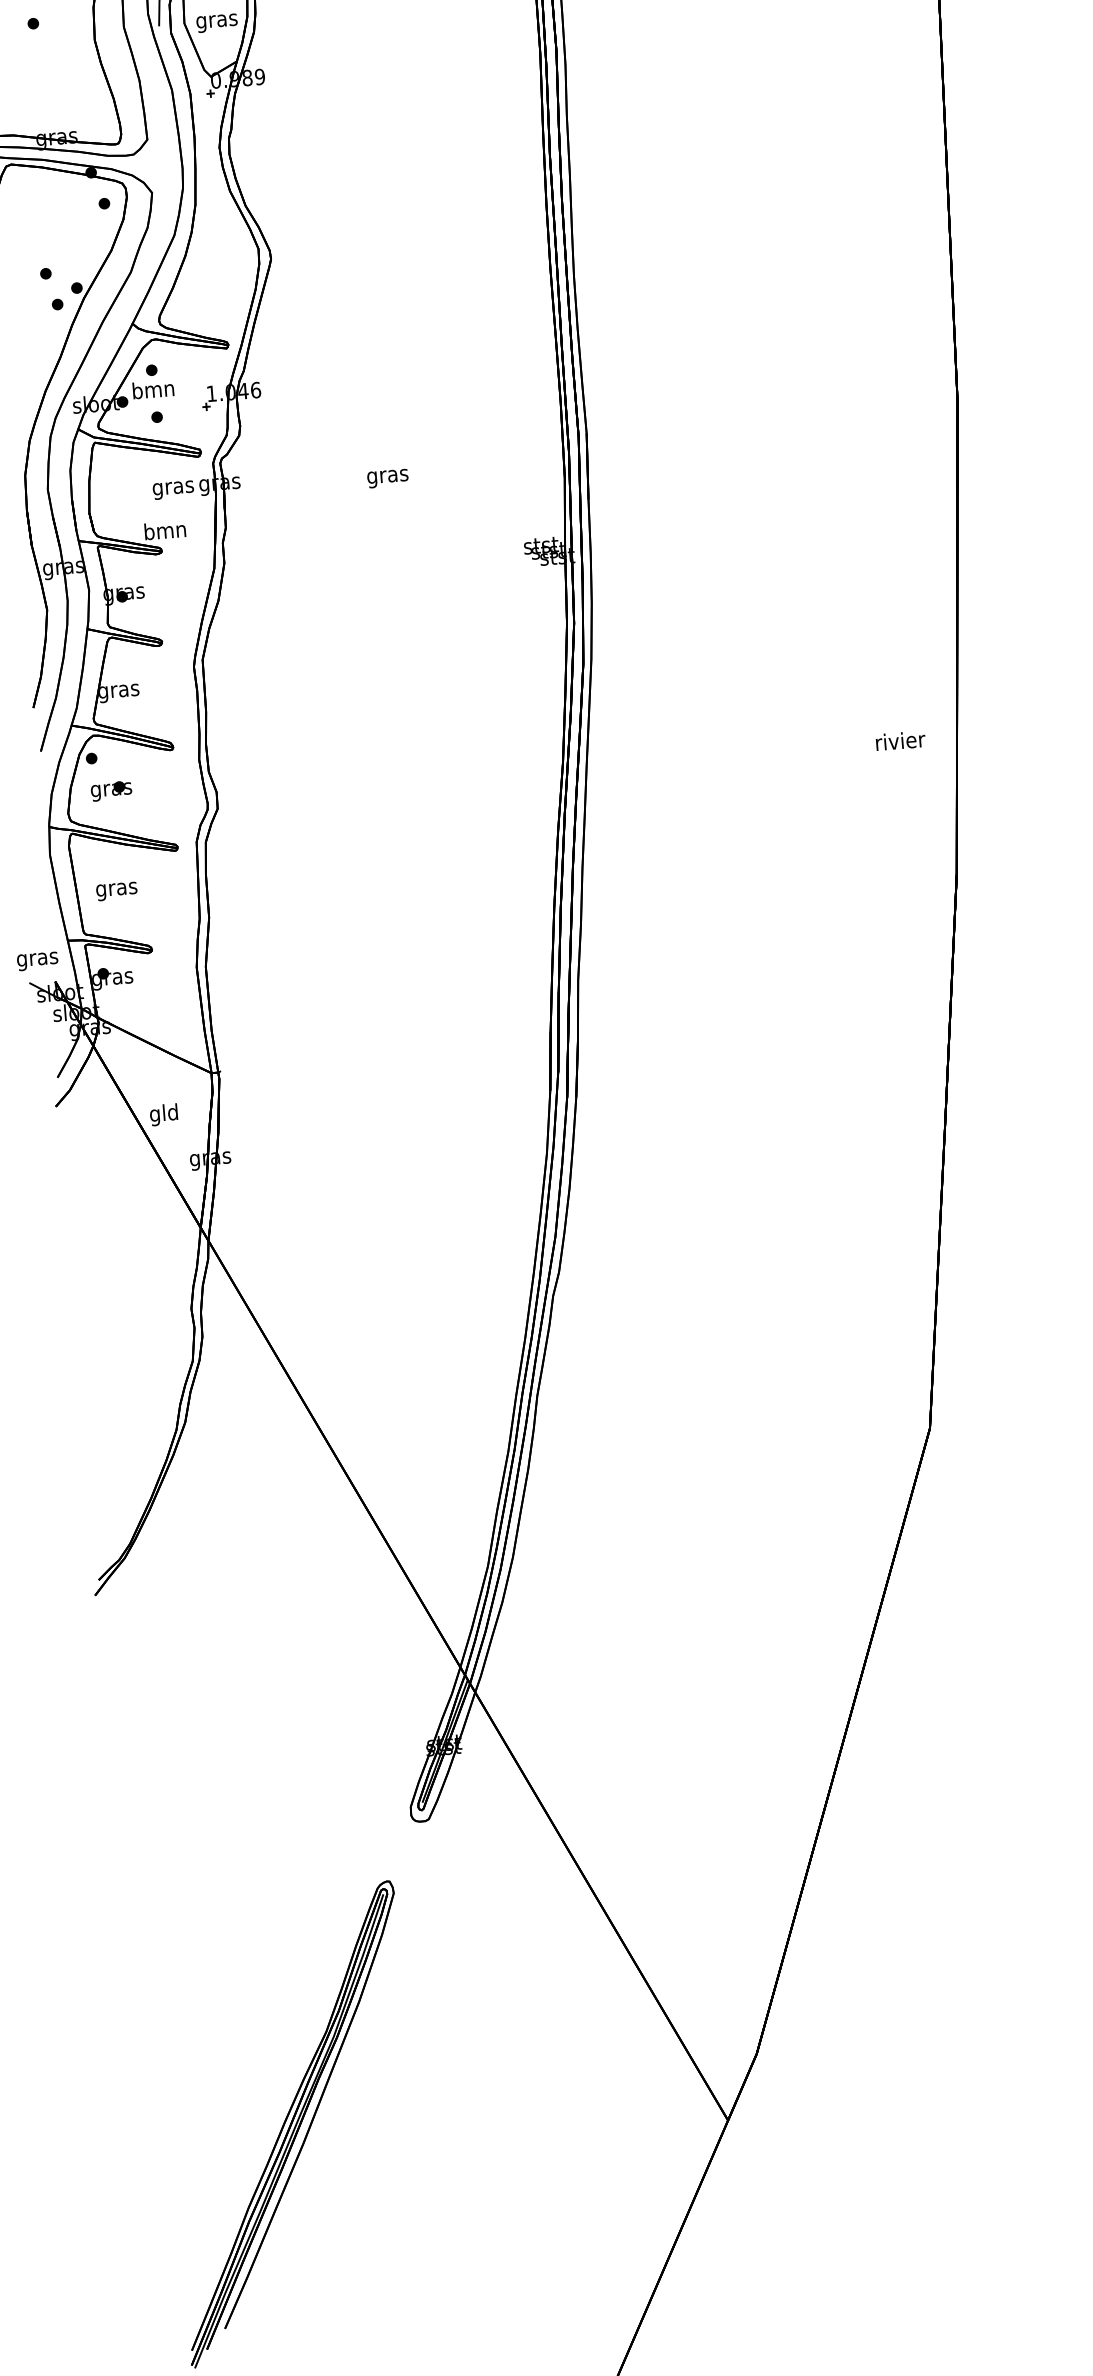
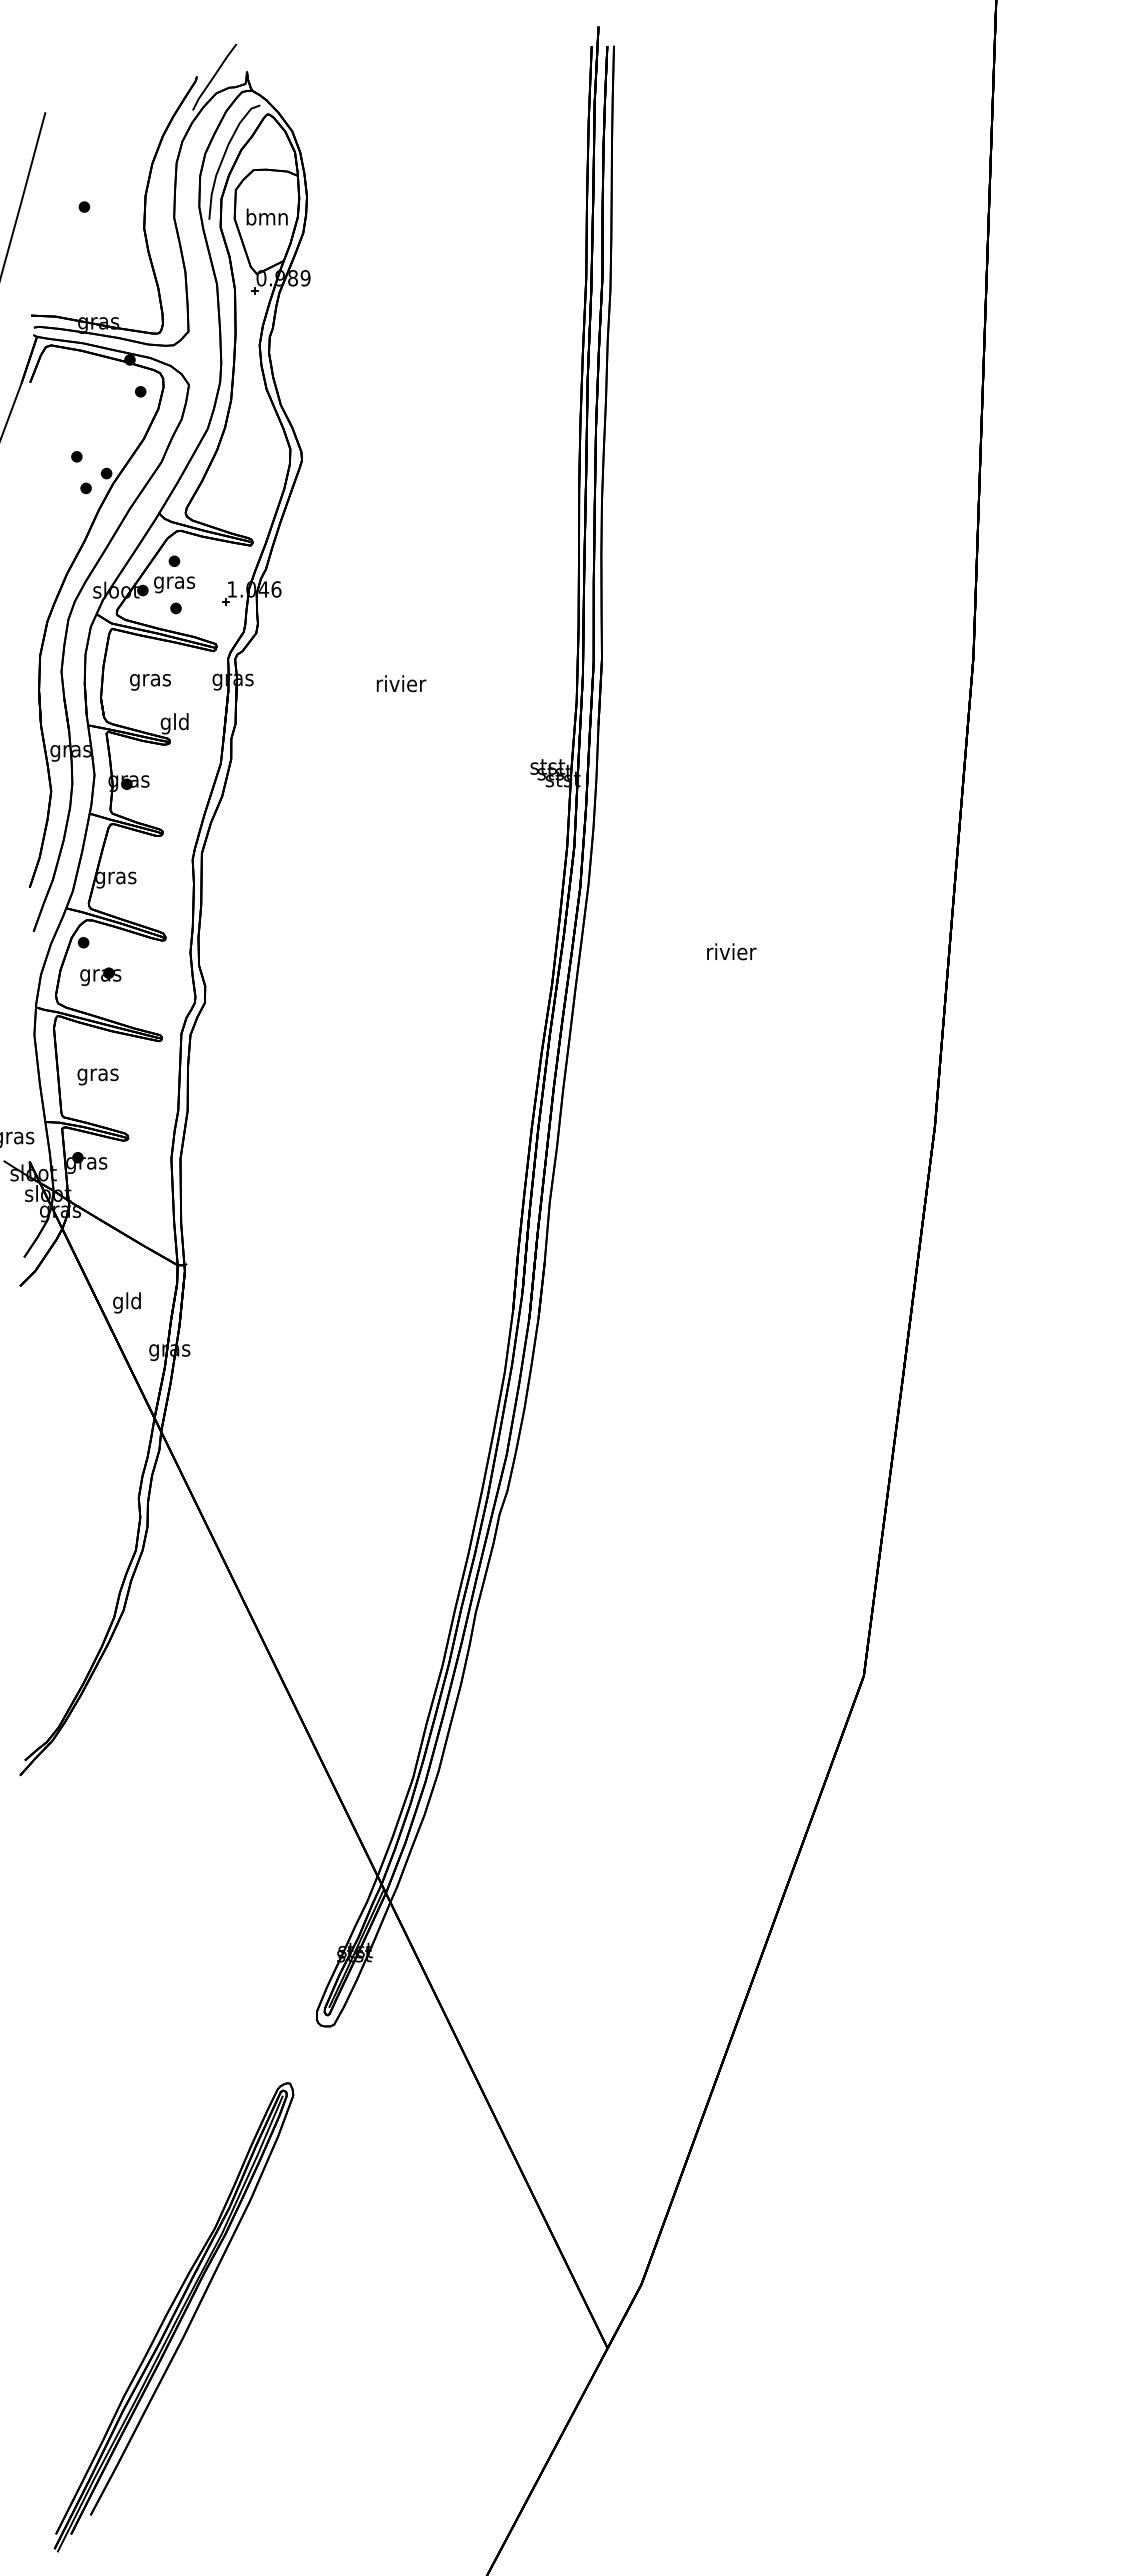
text: (216, 20) -> (266, 218), gras -> bmn
text: (153, 391) -> (174, 582), bmn -> gras
text: (388, 476) -> (401, 685), gras -> rivier
text: (173, 490) -> (150, 682), moved
text: (164, 532) -> (174, 723), bmn -> gld
text: (900, 740) -> (731, 951), moved

